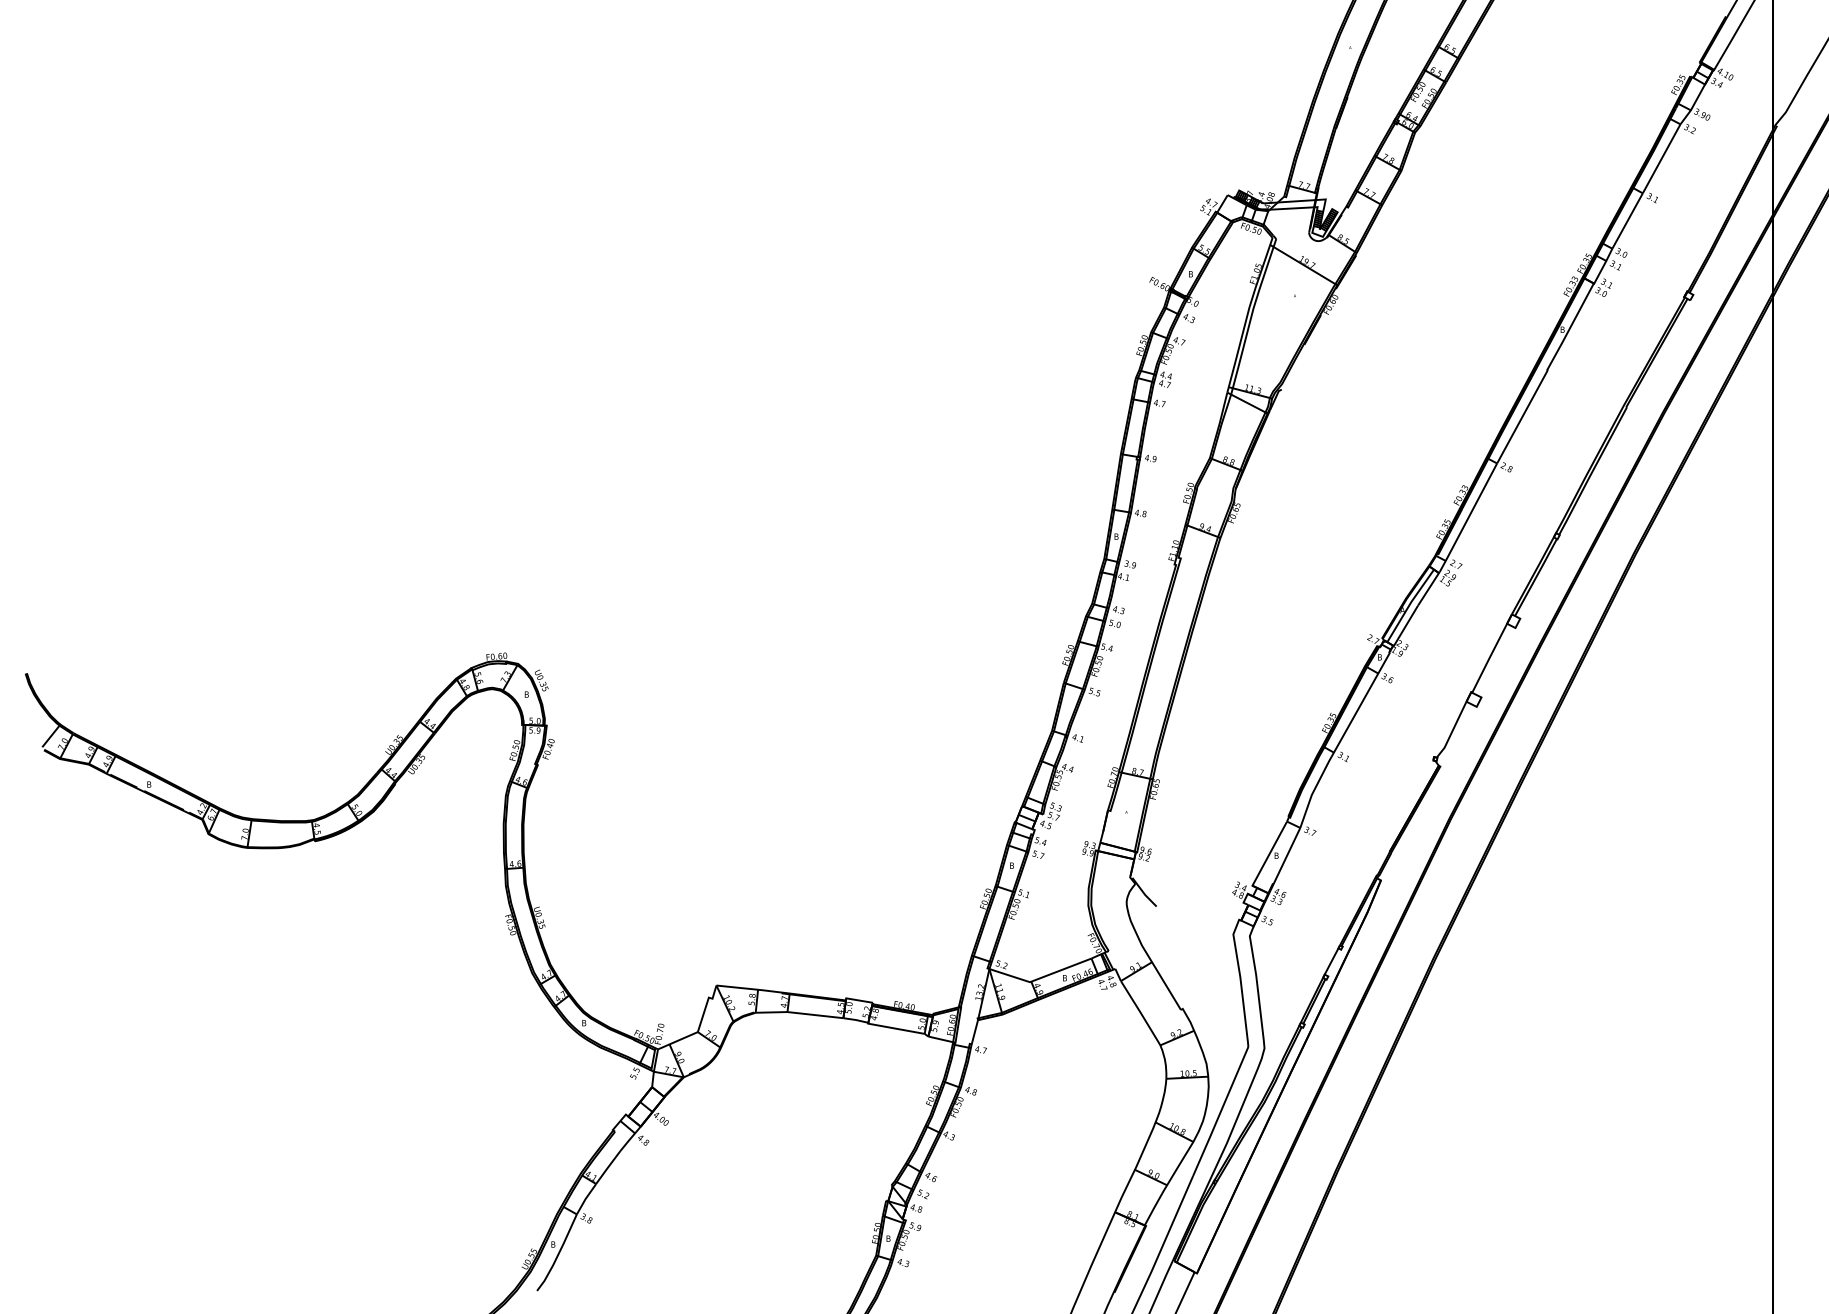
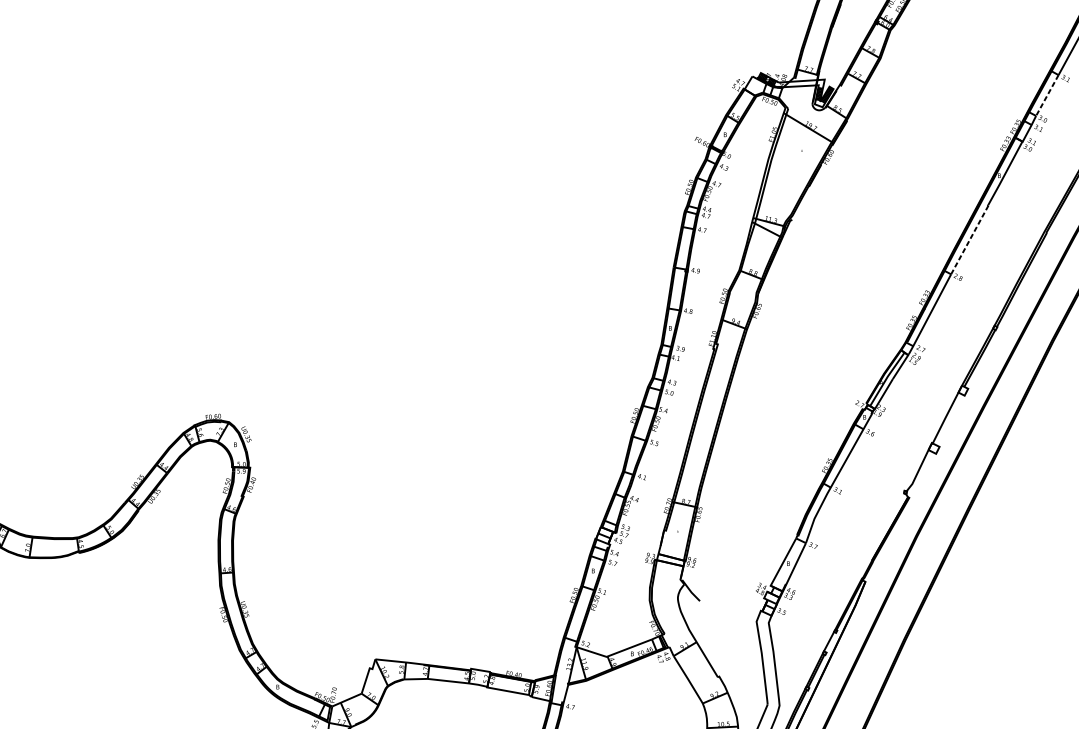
line: (1627, 221) -> (1047, 95), solid -> dashed
line: (1522, 416) -> (969, 239), solid -> dashed

